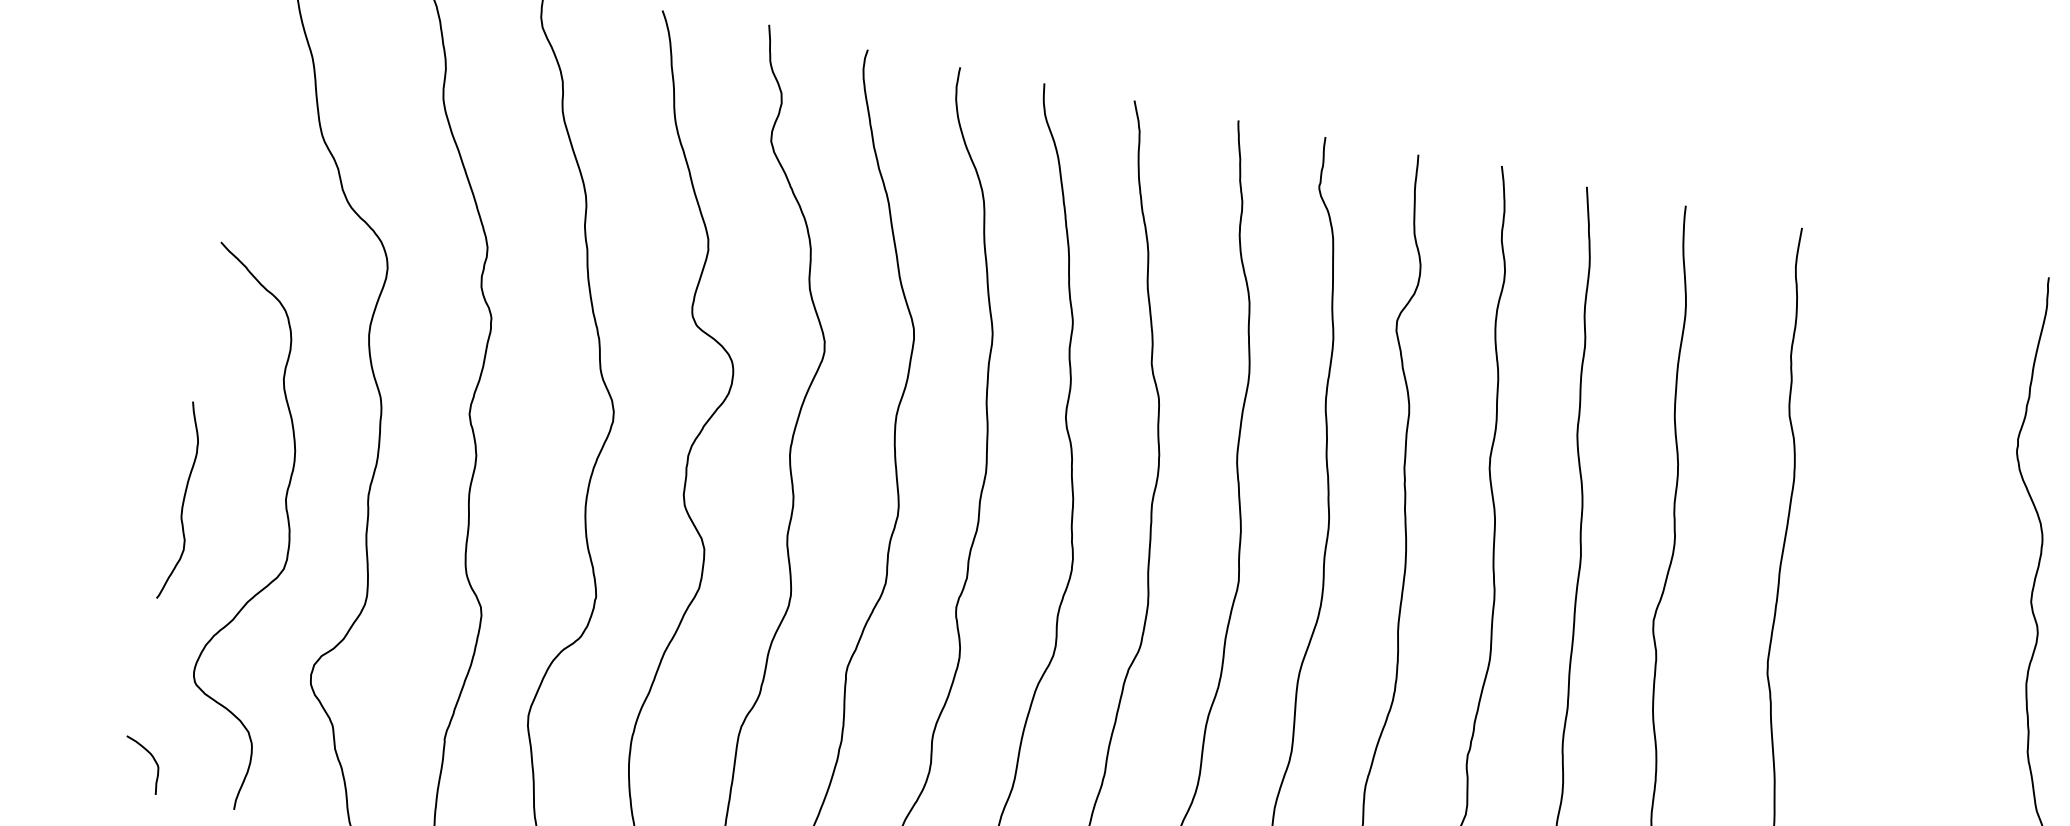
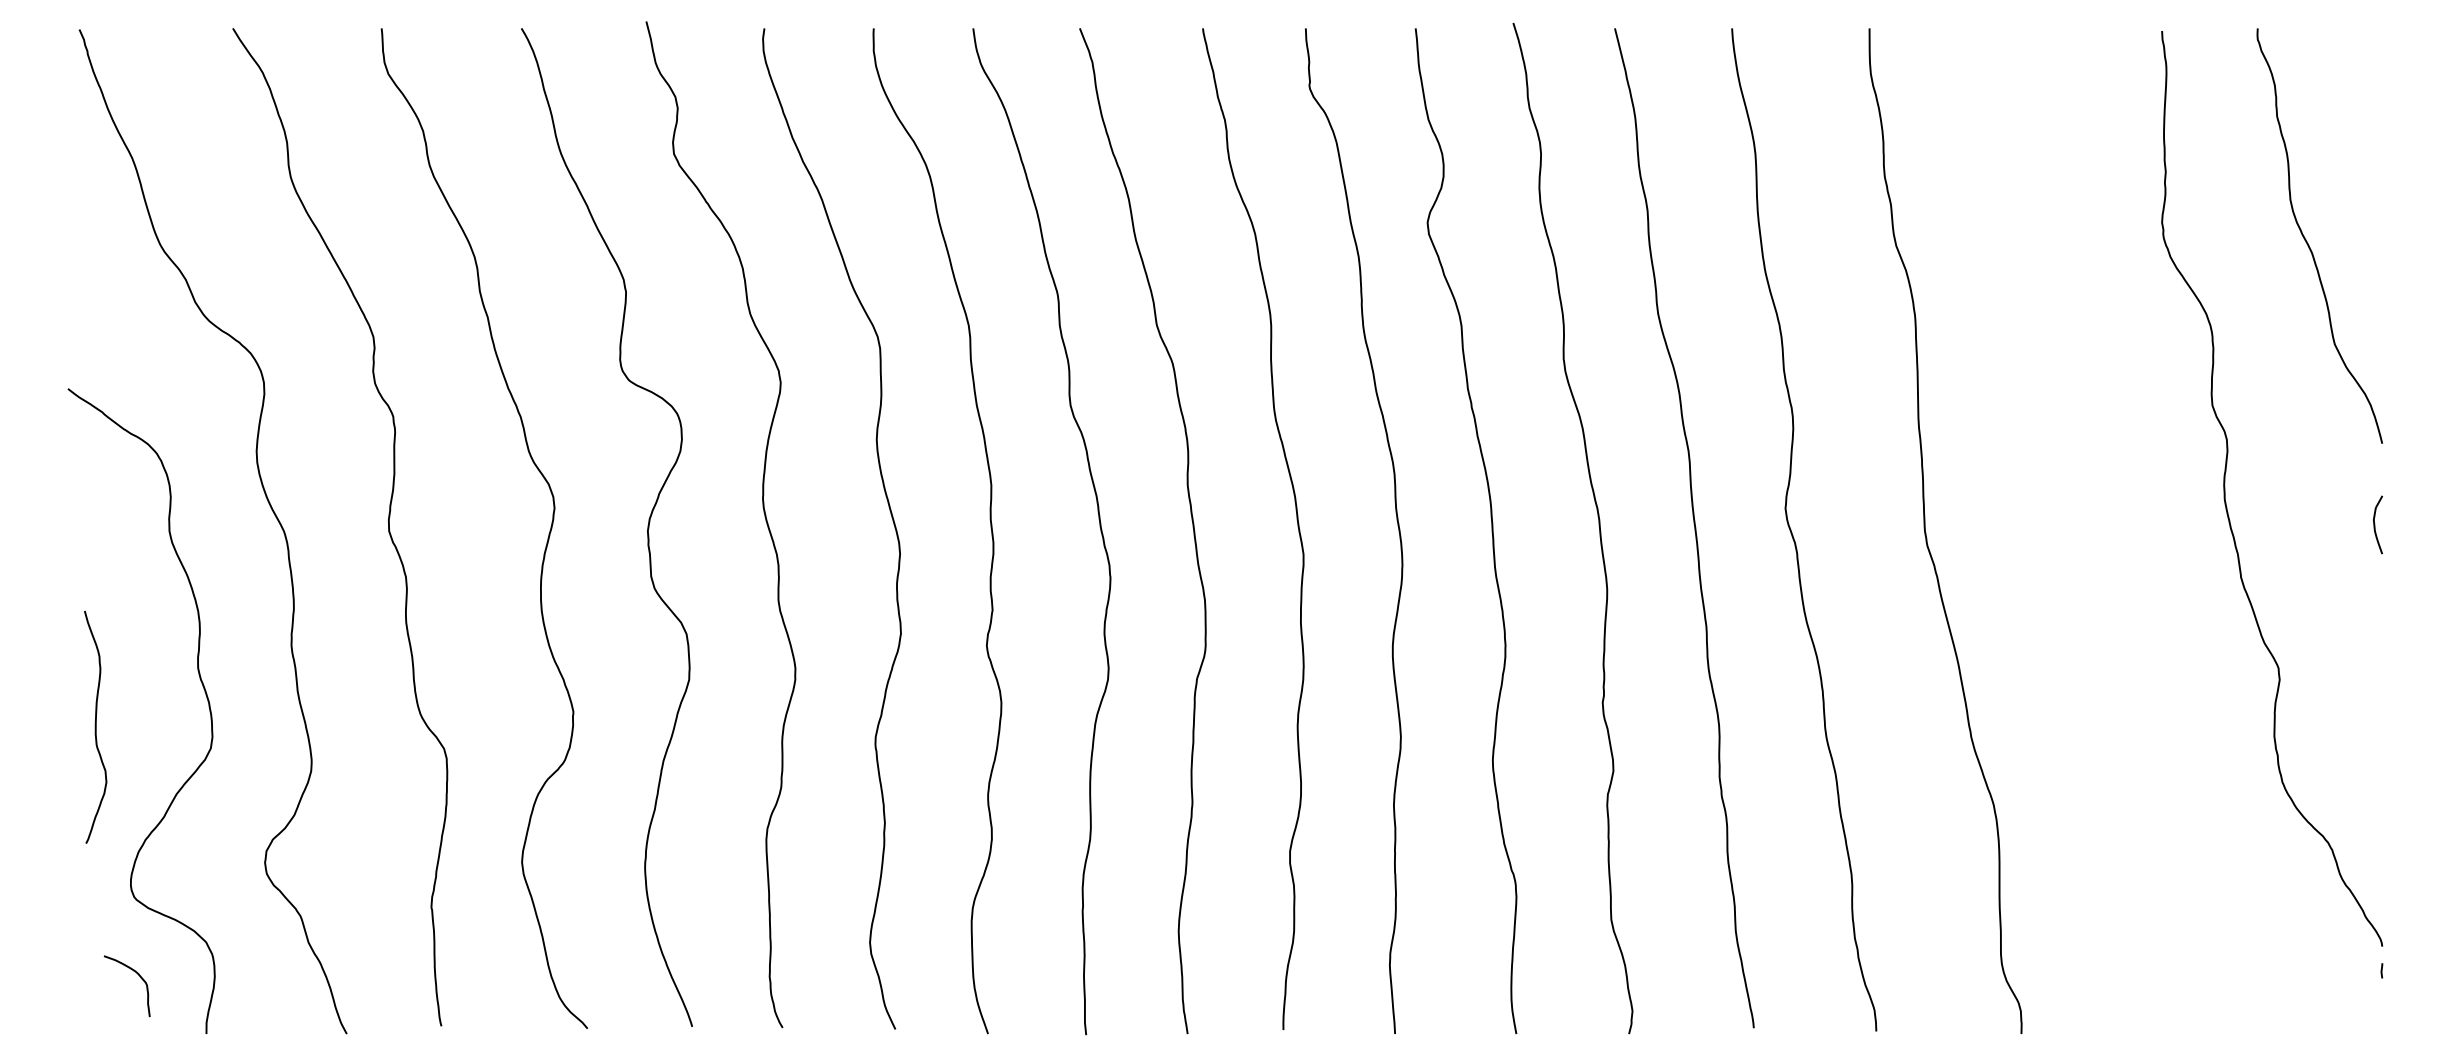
curve: (183, 500) -> (95, 726), moved
curve: (154, 760) -> (140, 978), moved

